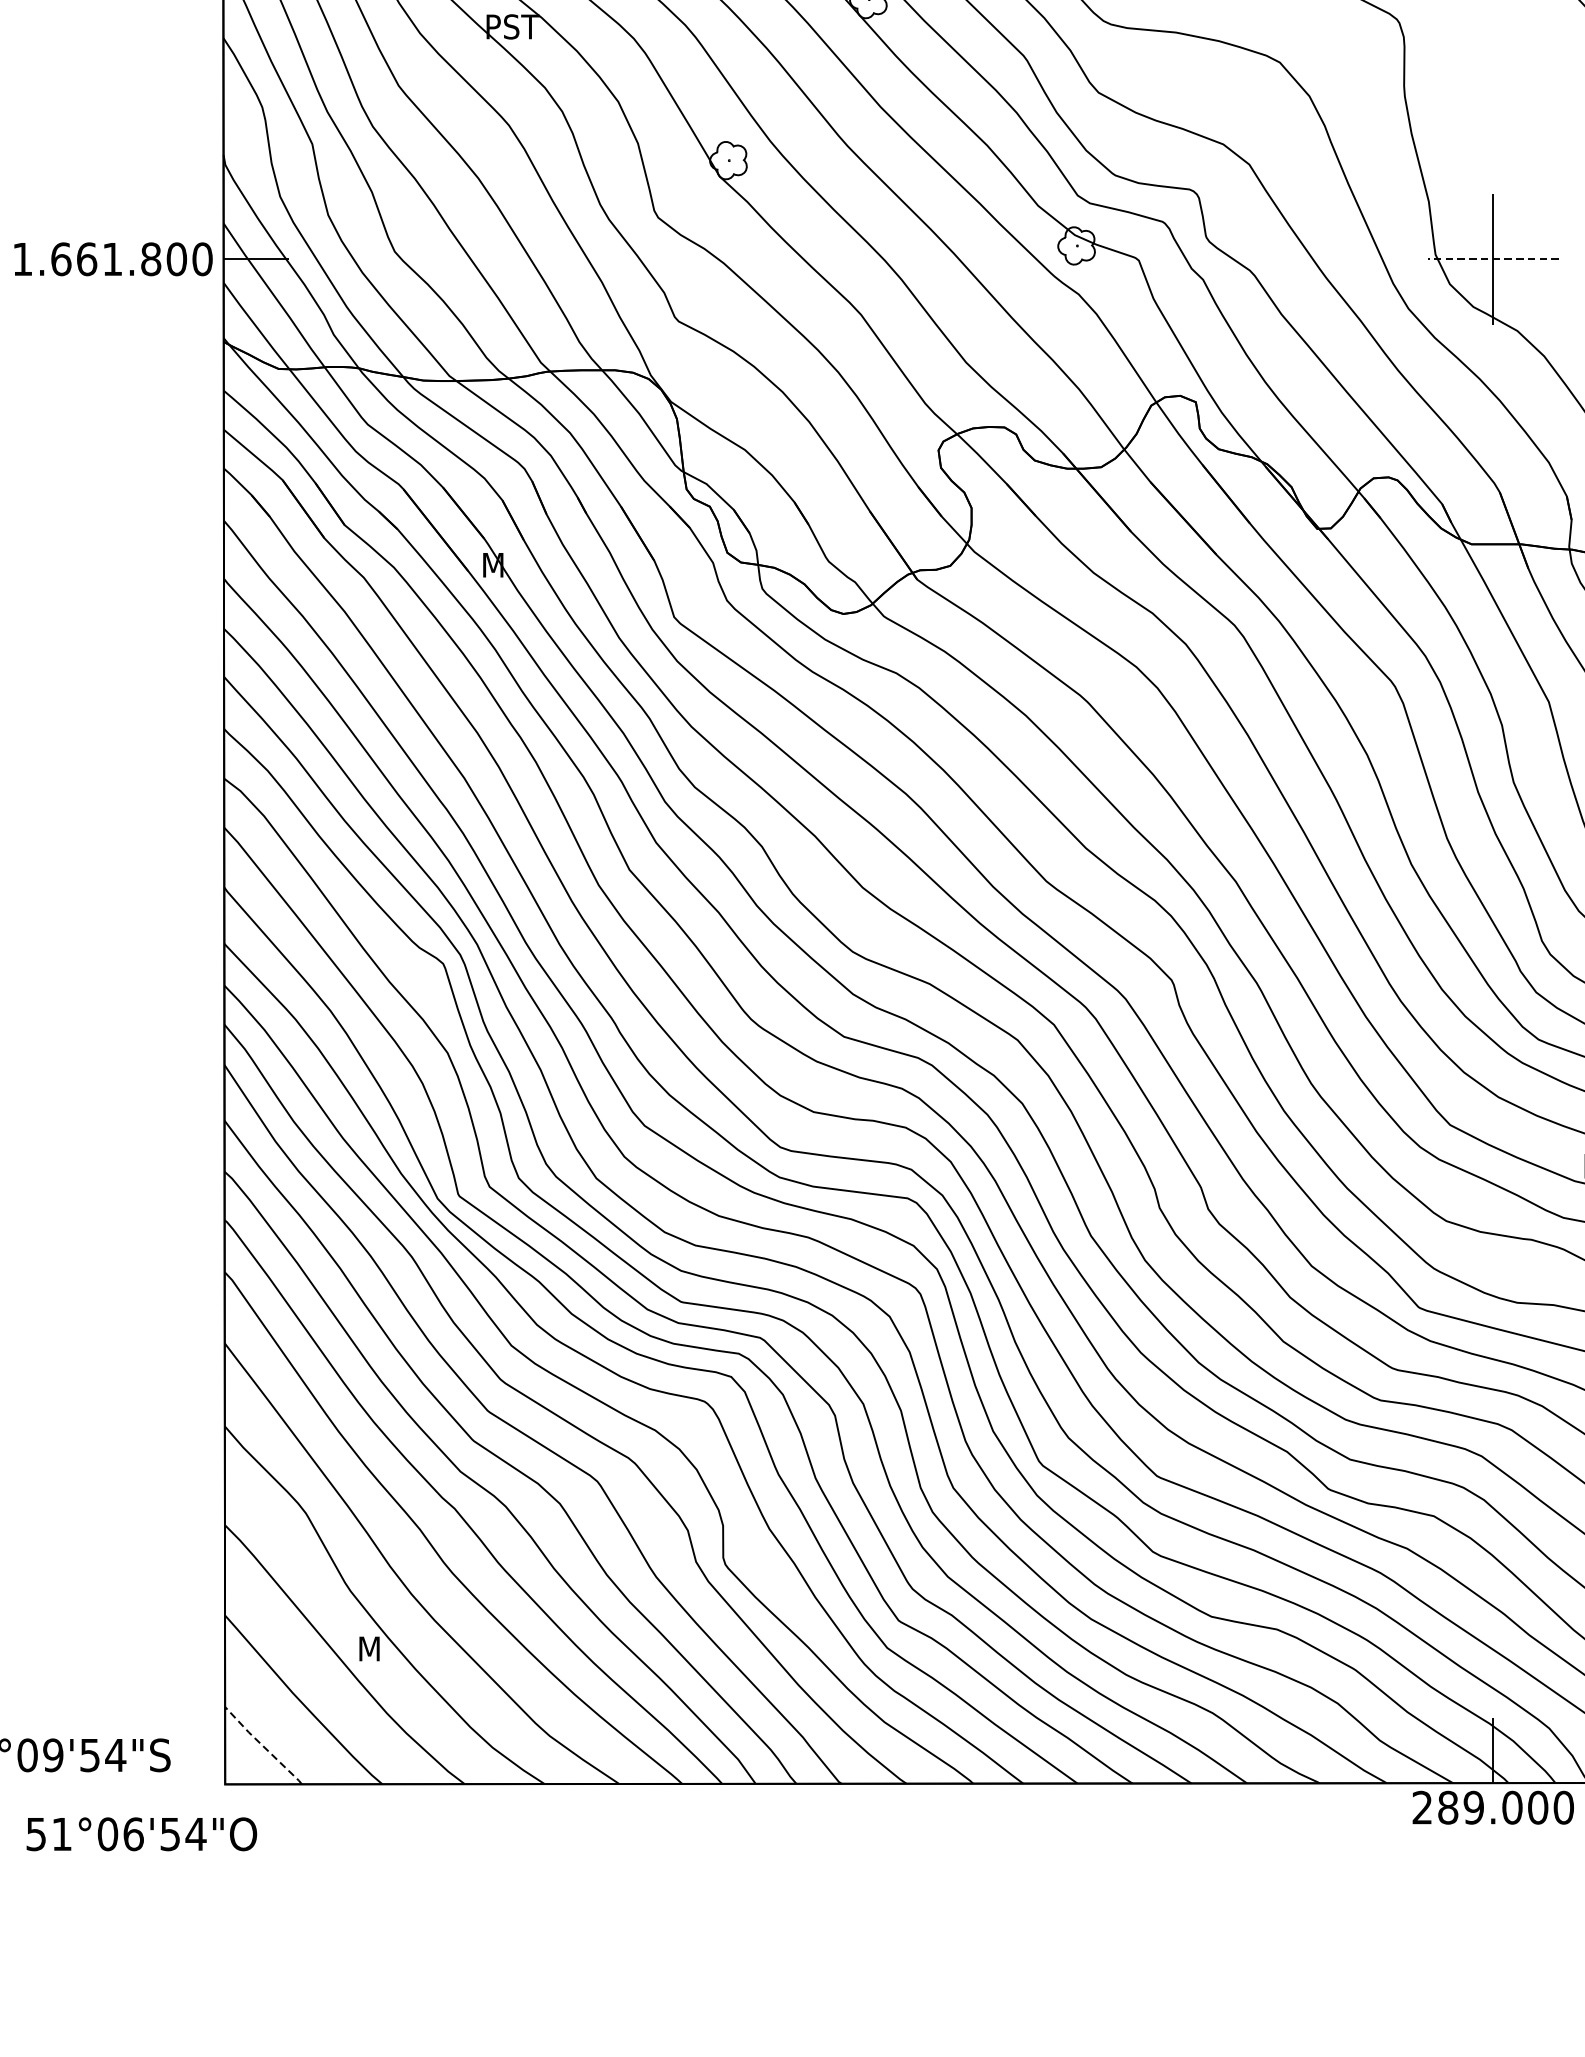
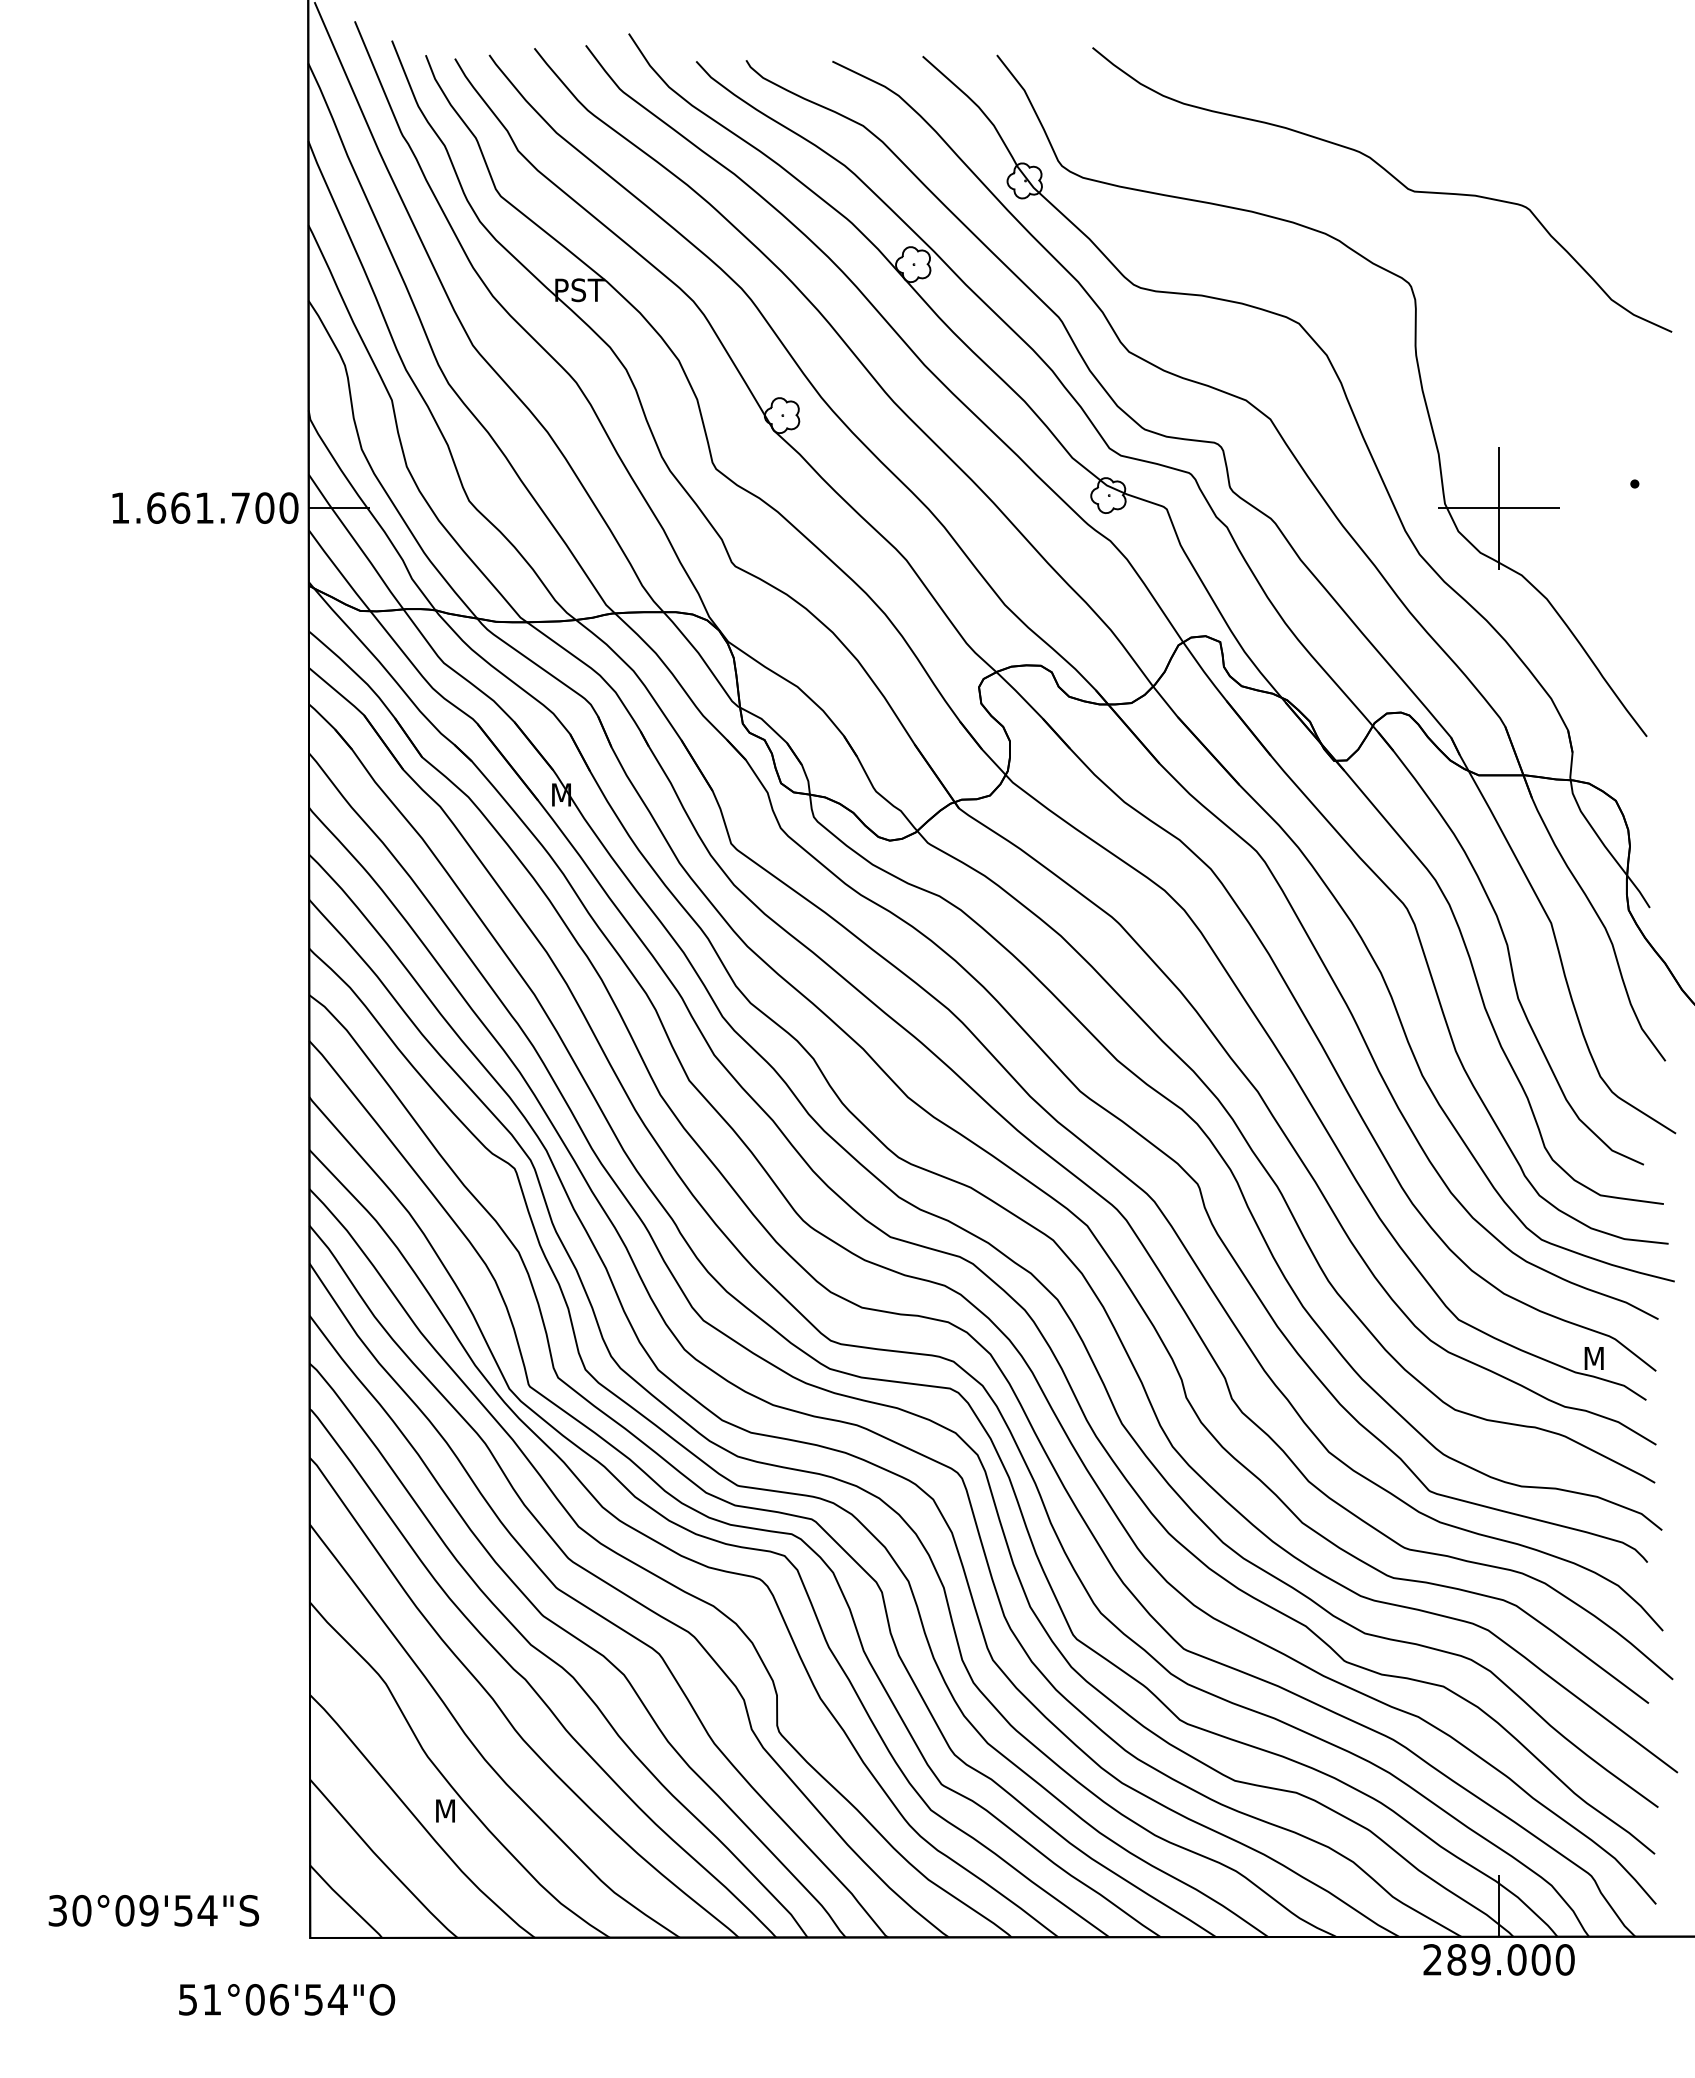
text: (150, 258) -> (240, 507), 1.661.800 -> 1.661.700
line: (1492, 259) -> (1498, 508), dashed -> solid
line: (262, 1746) -> (345, 1902), dashed -> solid
text: (142, 1833) -> (287, 1999), moved

